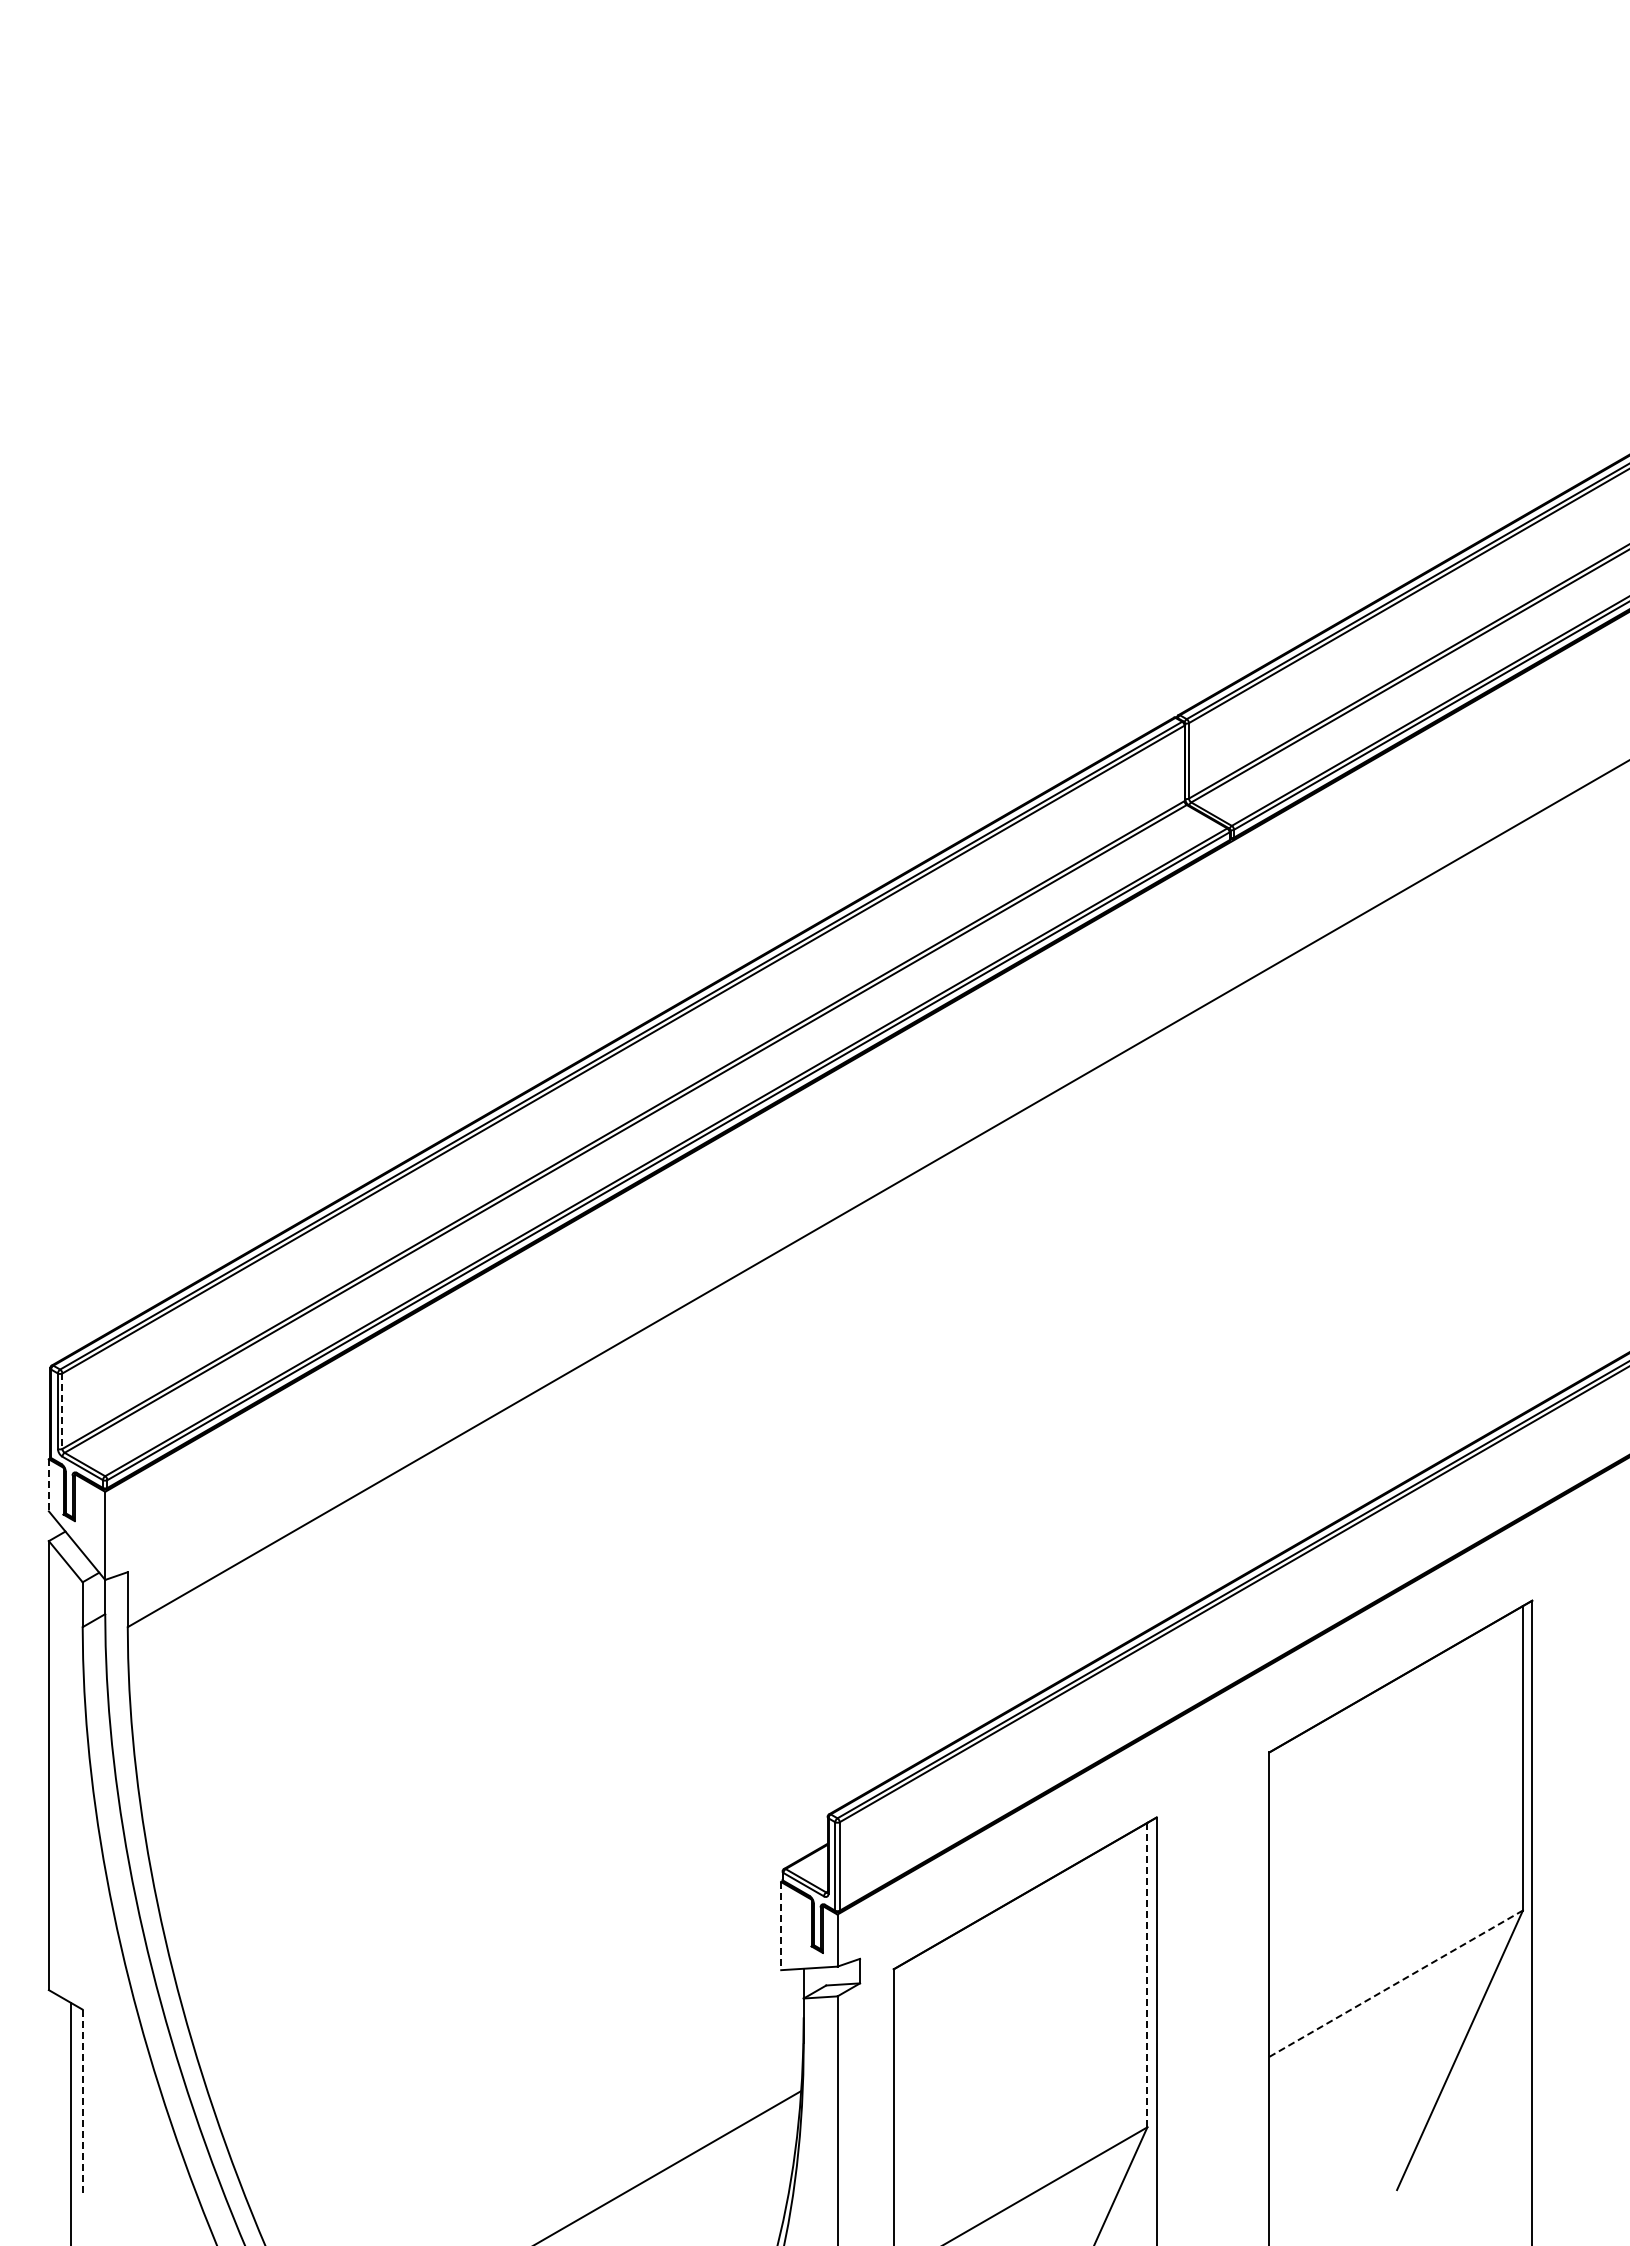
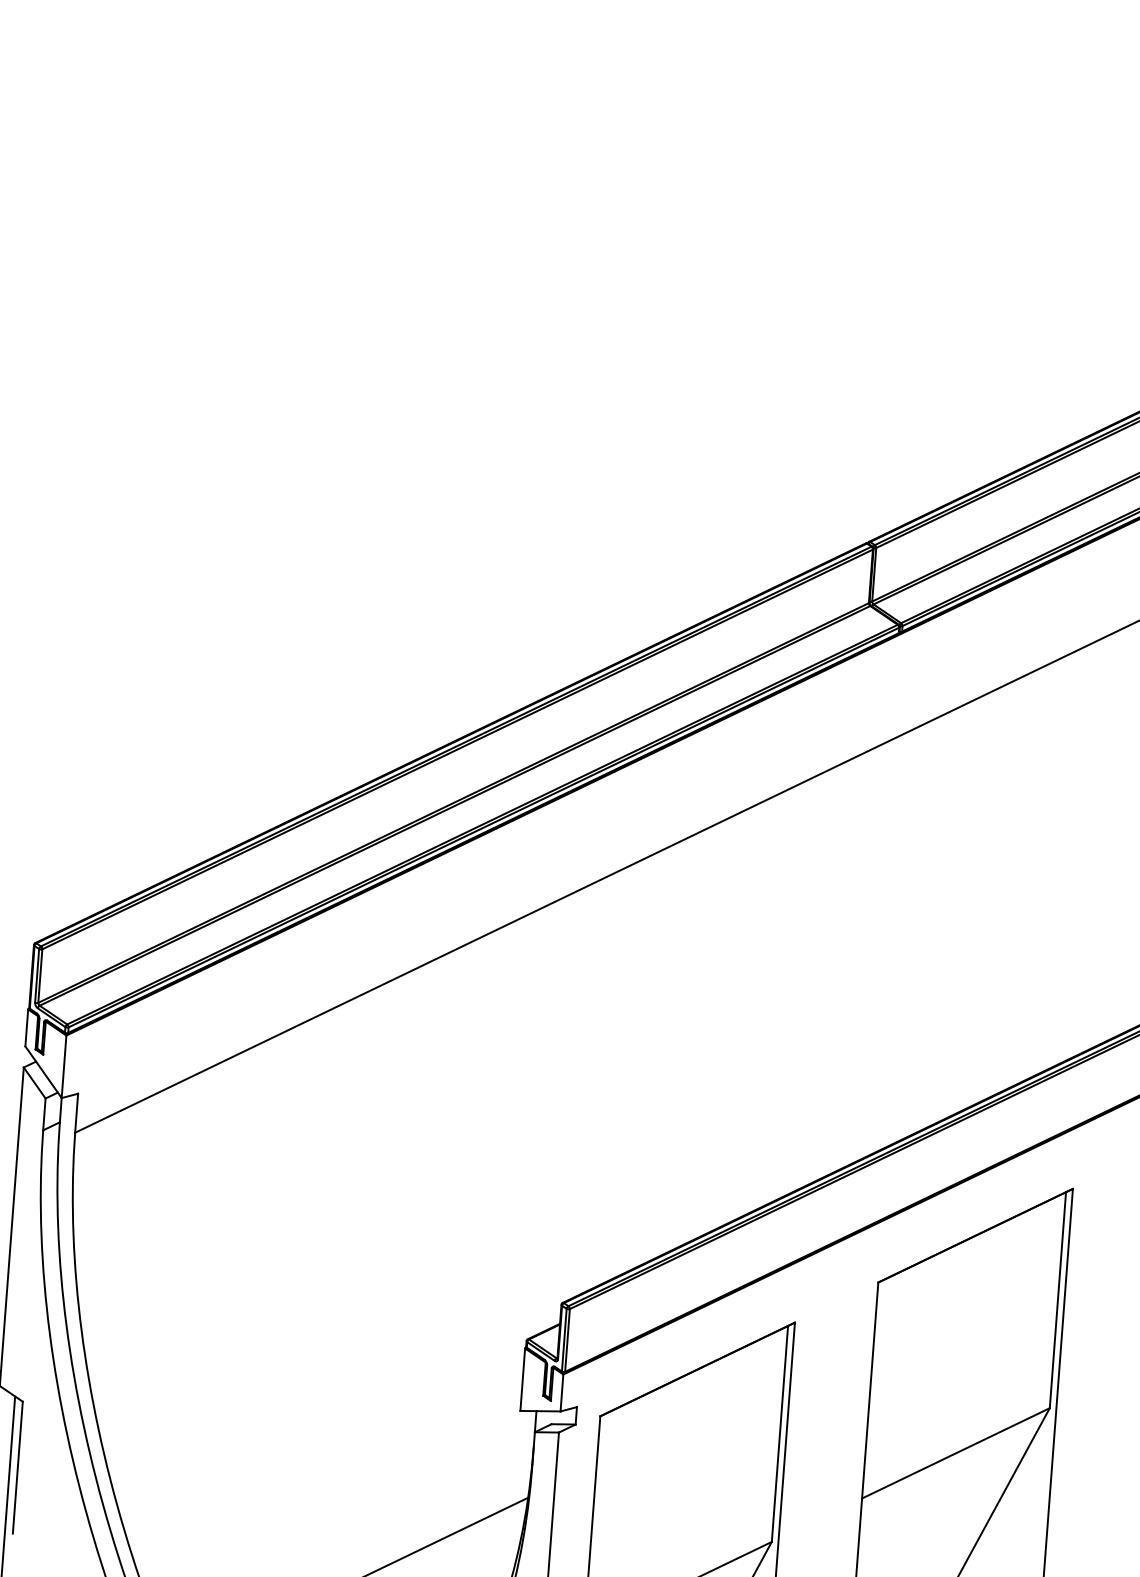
line: (62, 1411) -> (40, 976), dashed -> solid
line: (48, 1485) -> (26, 1028), dashed -> solid
line: (781, 1926) -> (522, 1379), dashed -> solid
line: (1147, 1974) -> (780, 1433), dashed -> solid
line: (1396, 1983) -> (956, 1453), dashed -> solid
line: (82, 2103) -> (17, 1468), dashed -> solid

